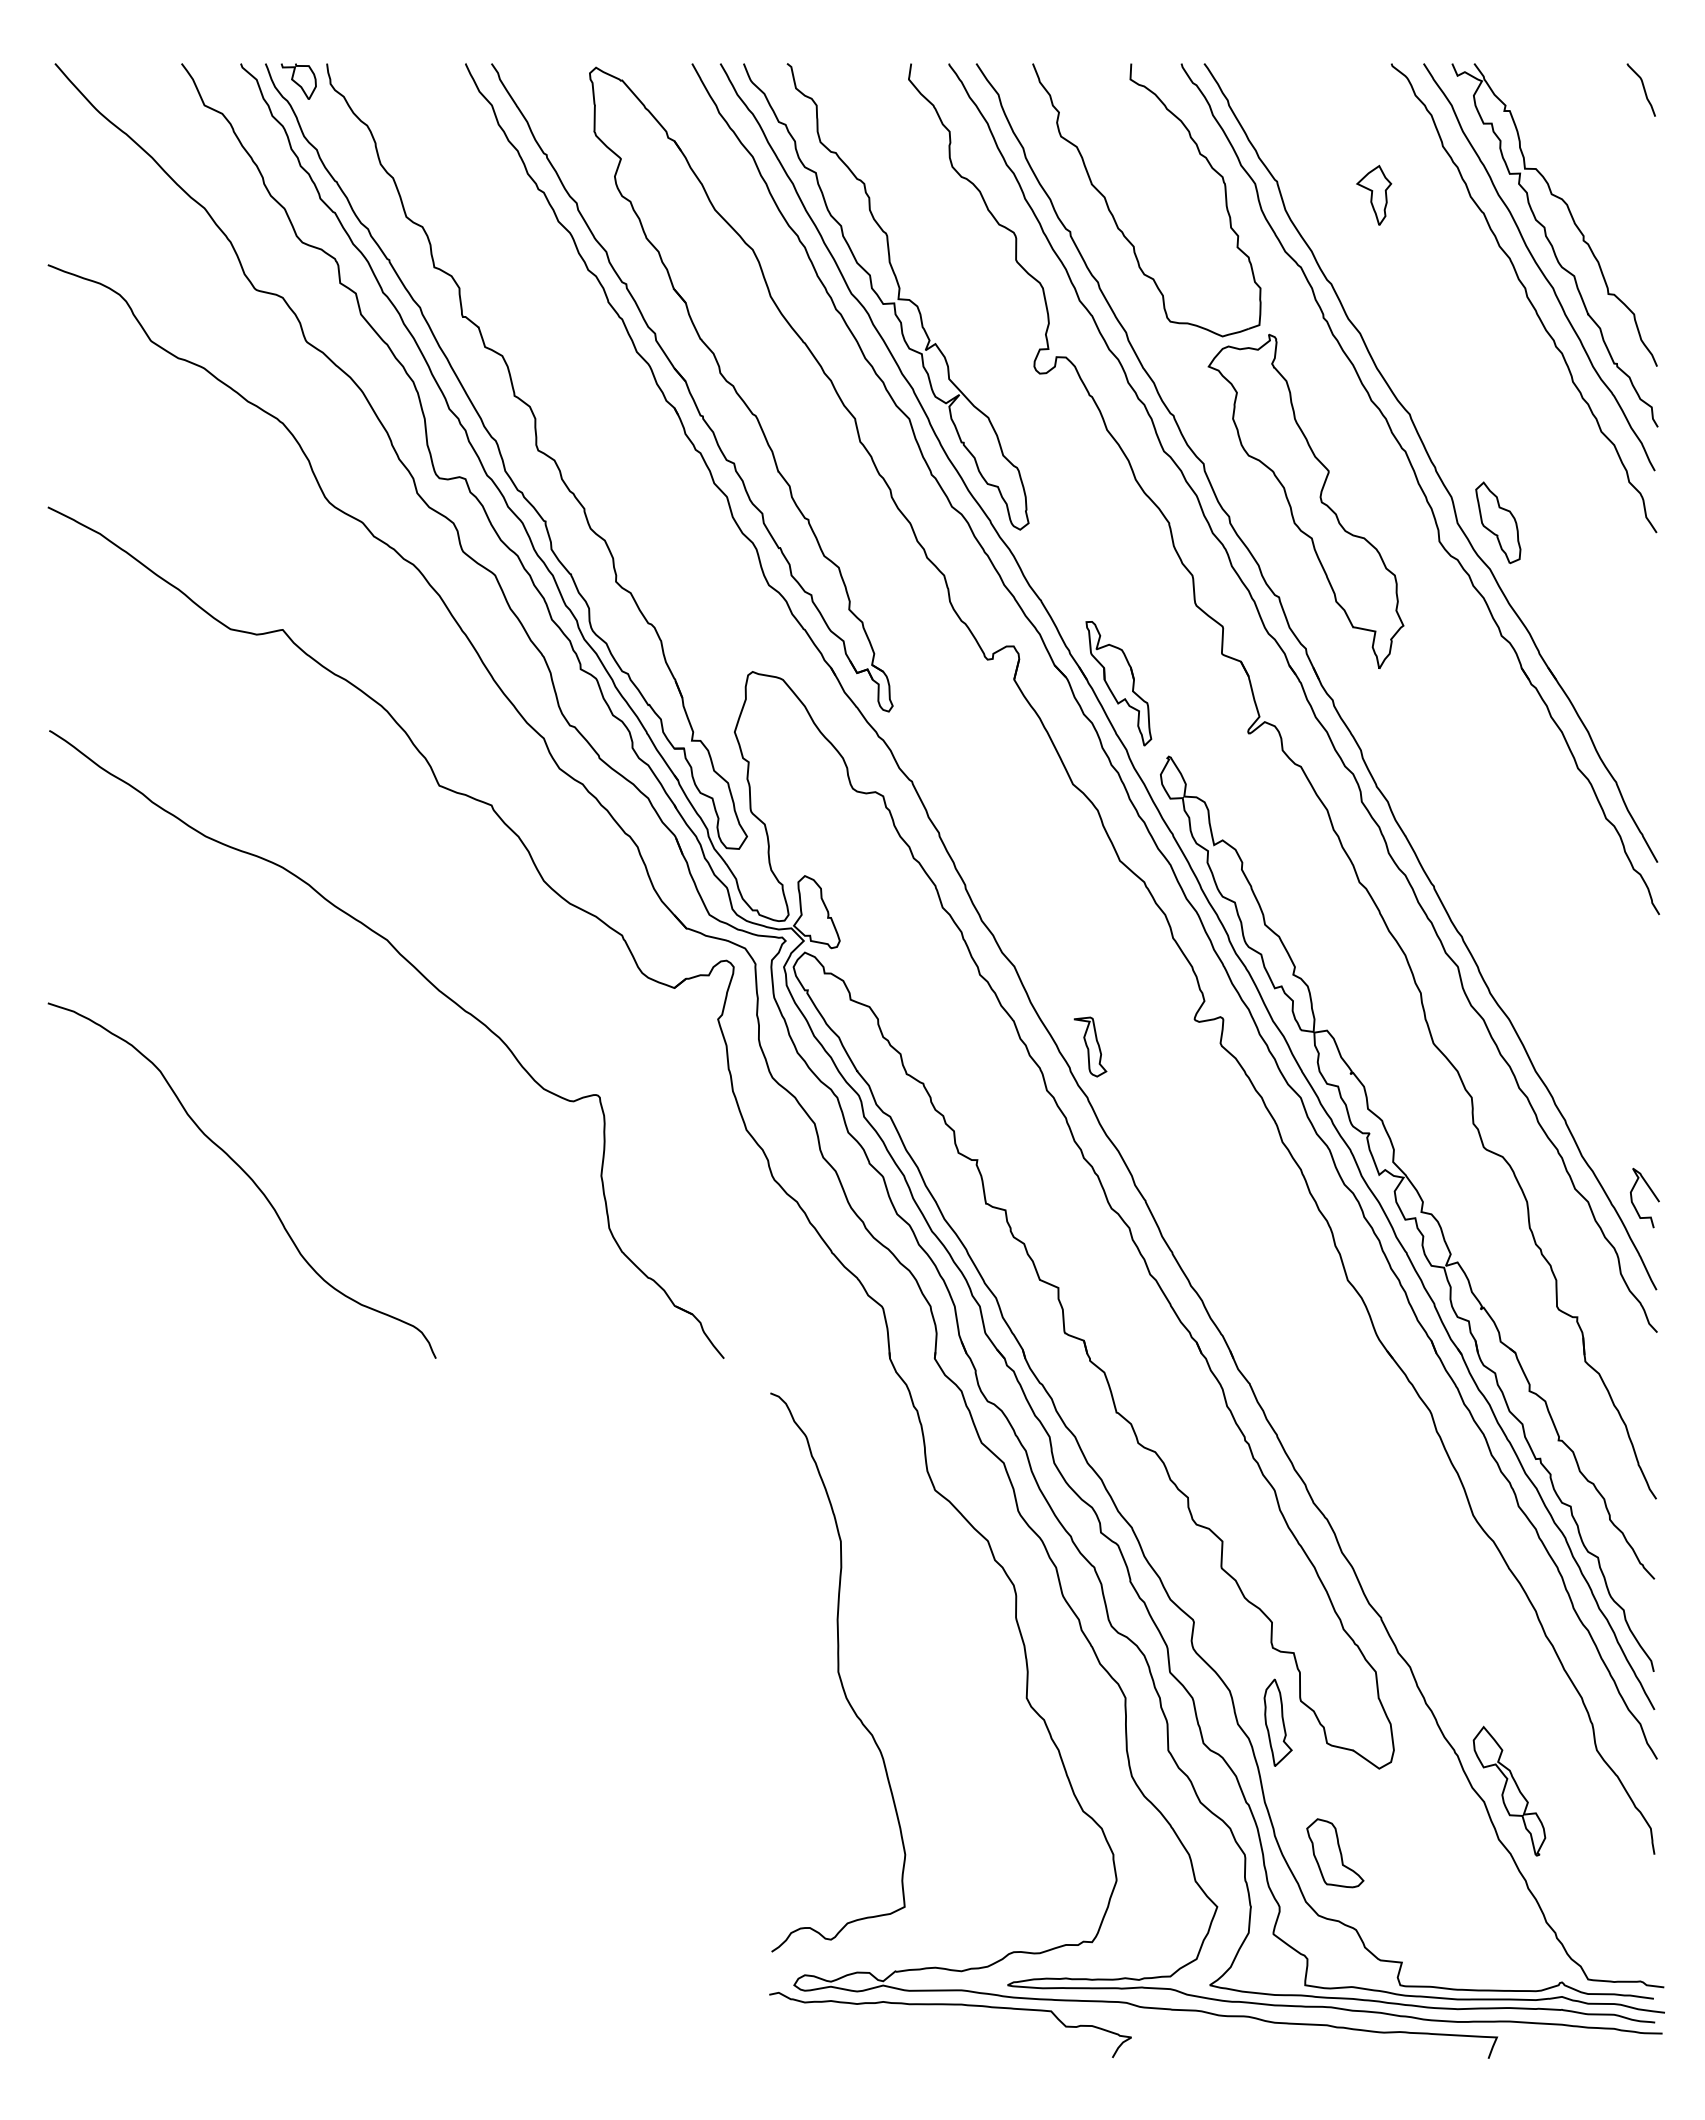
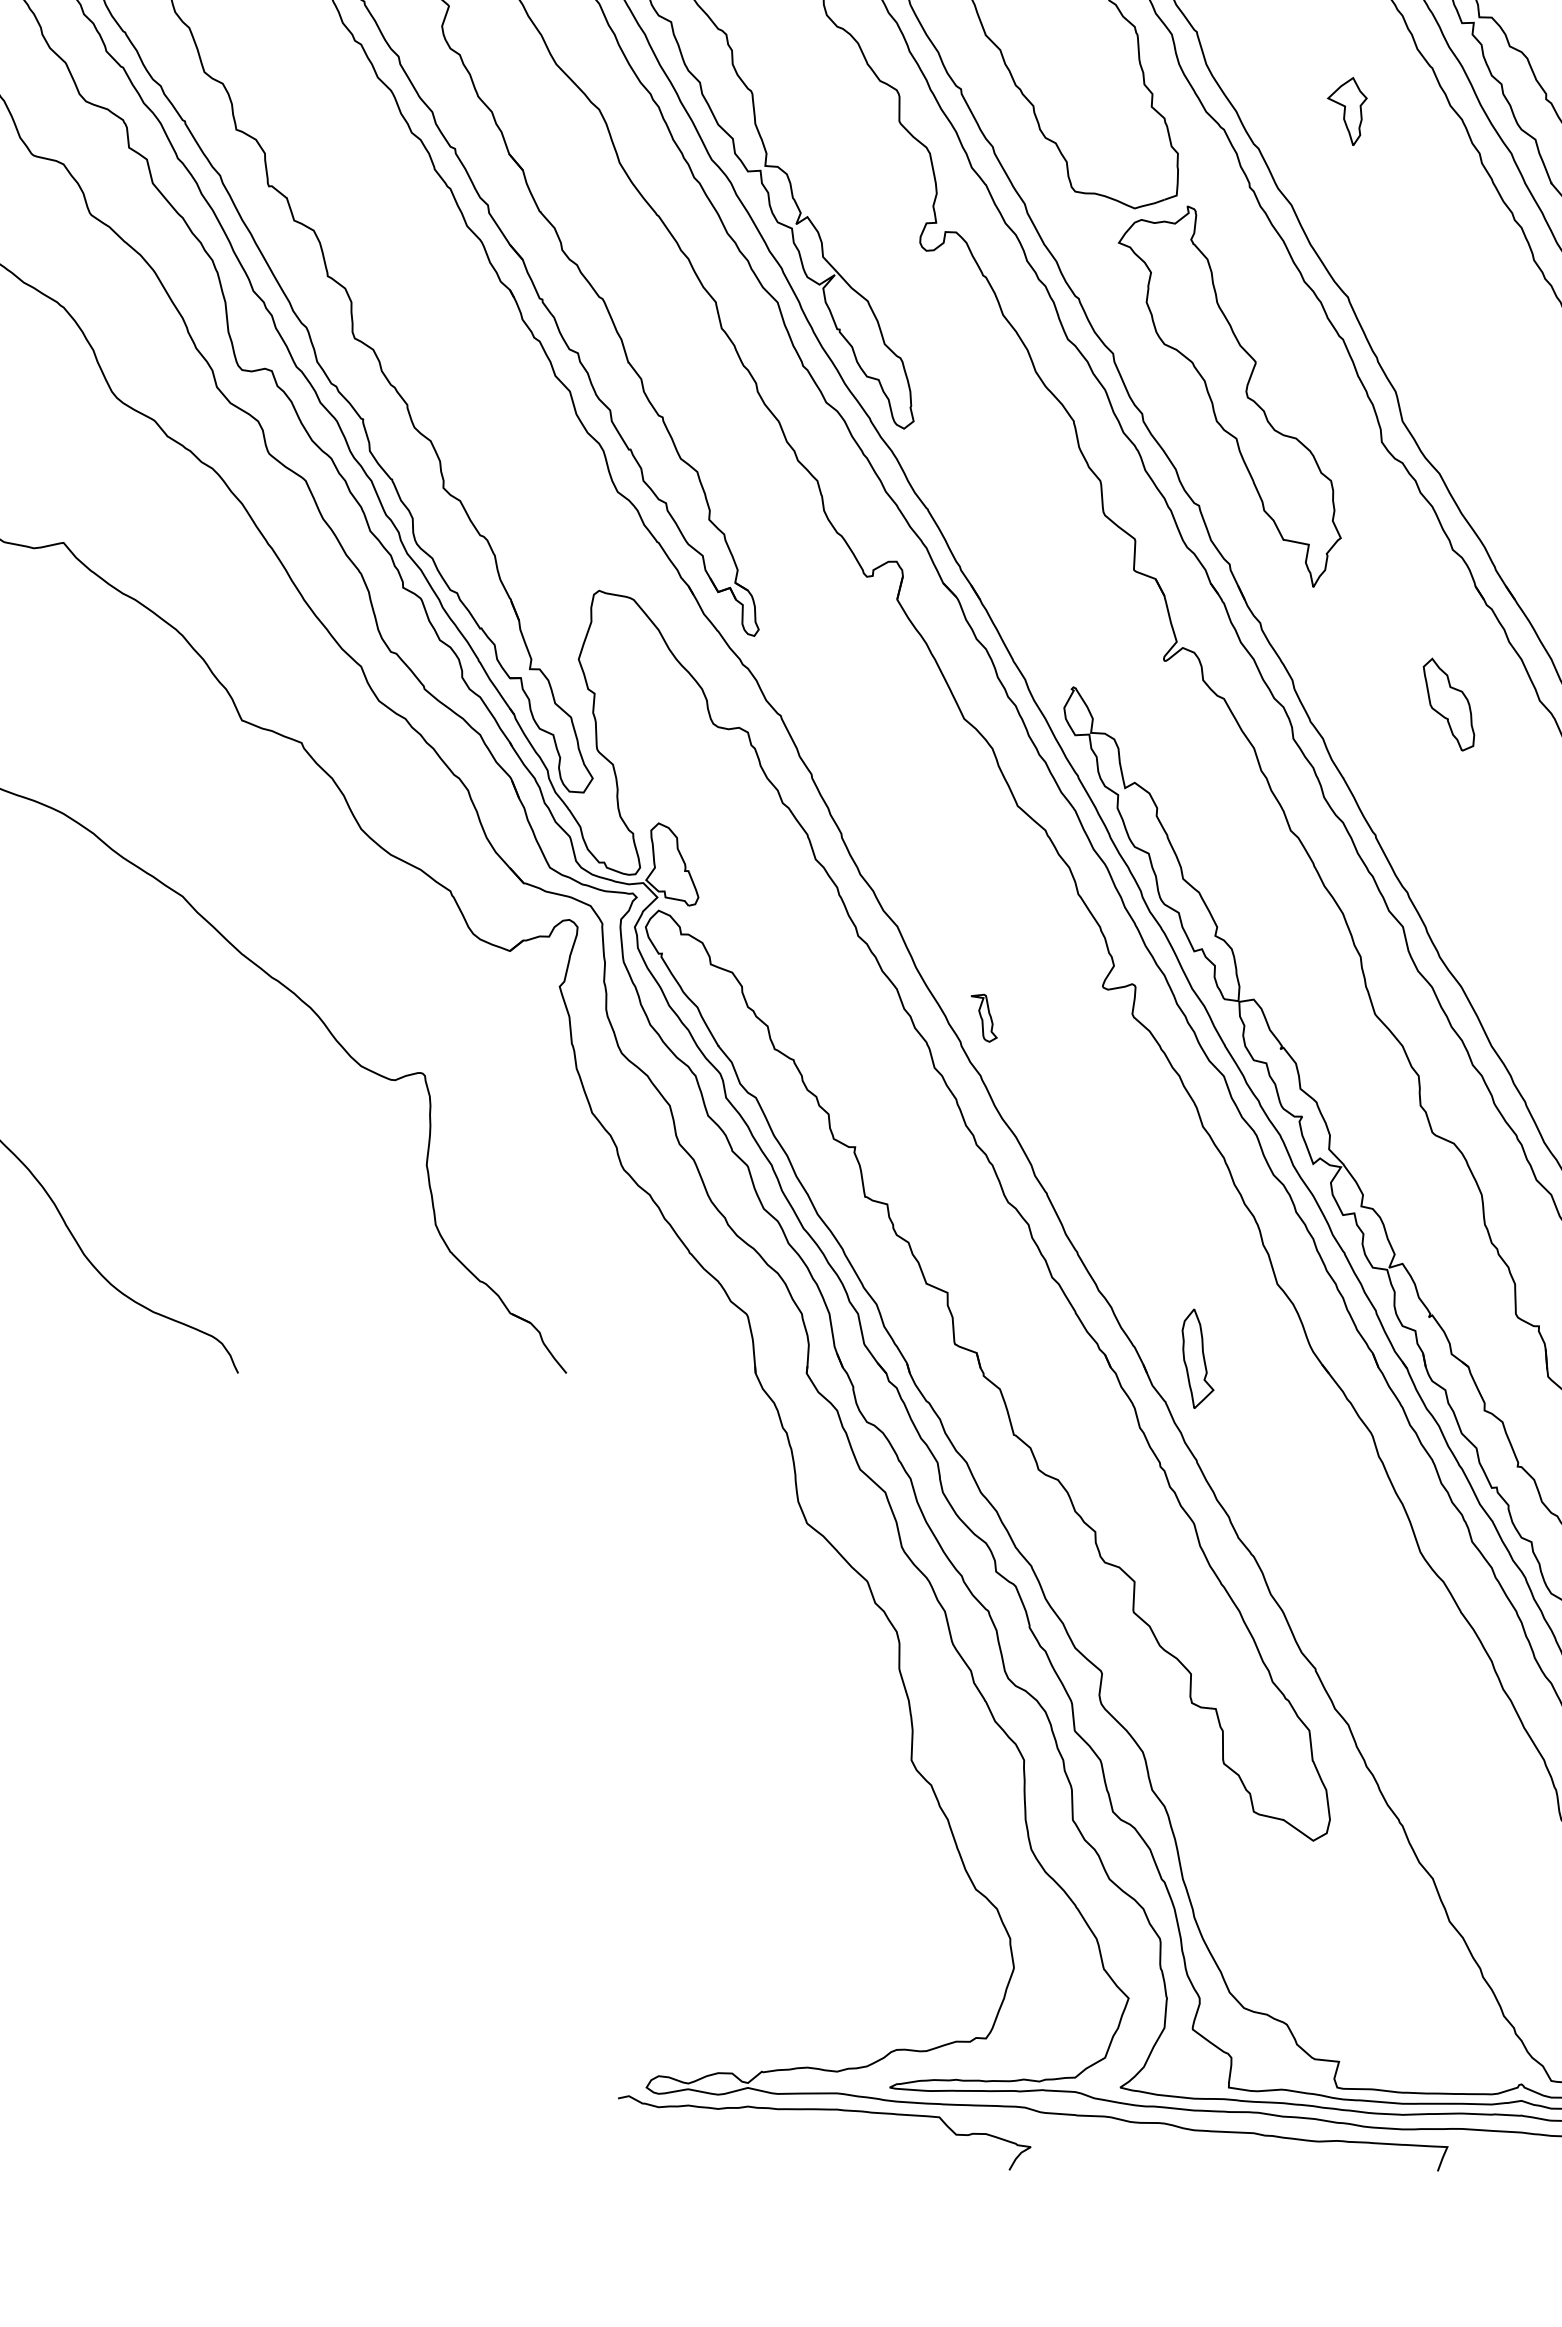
part: (1374, 194) -> (1347, 110), moved
part: (1498, 522) -> (1449, 704), moved
part: (1118, 683) -> (1016, 603), removed
part: (1090, 1046) -> (984, 1017), size x0.7
curve: (838, 1672) -> (696, 1731), removed
part: (1277, 1722) -> (1197, 1358), moved
part: (1509, 1790) -> (1461, 1865), removed
part: (1335, 1853) -> (1263, 1937), removed

